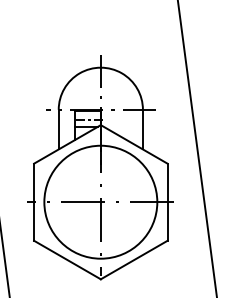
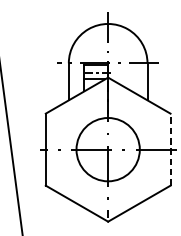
circle: (100, 201) -> (107, 148), size x0.6
line: (167, 202) -> (170, 149), solid -> dashed

